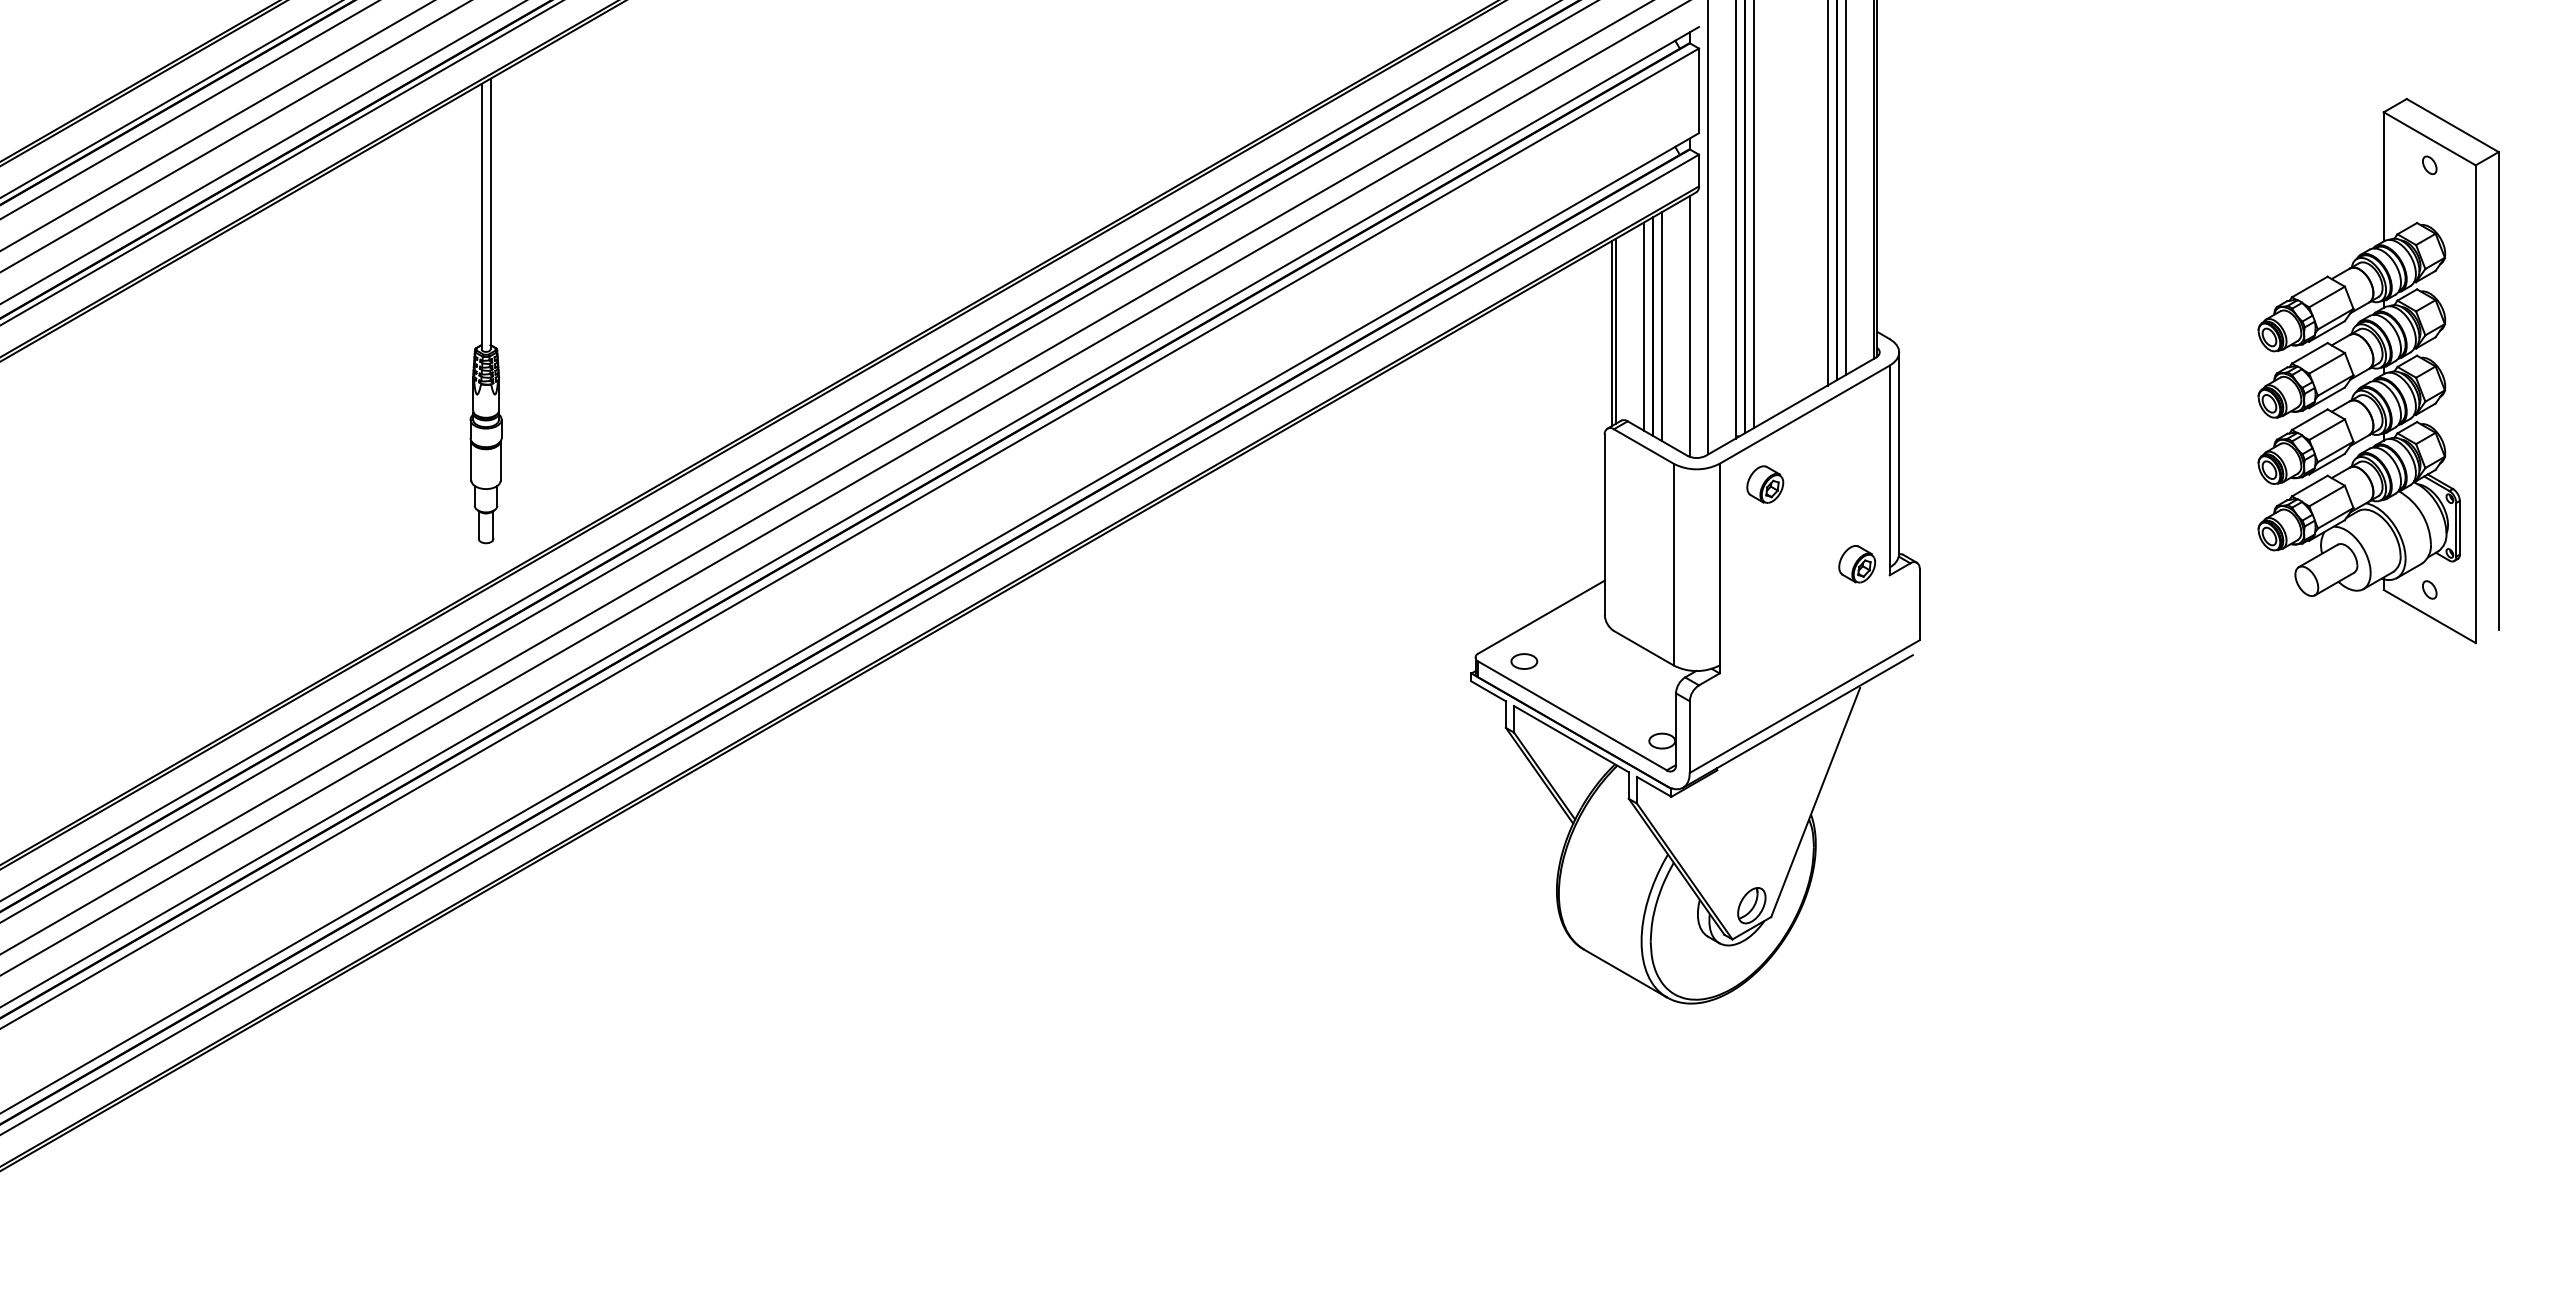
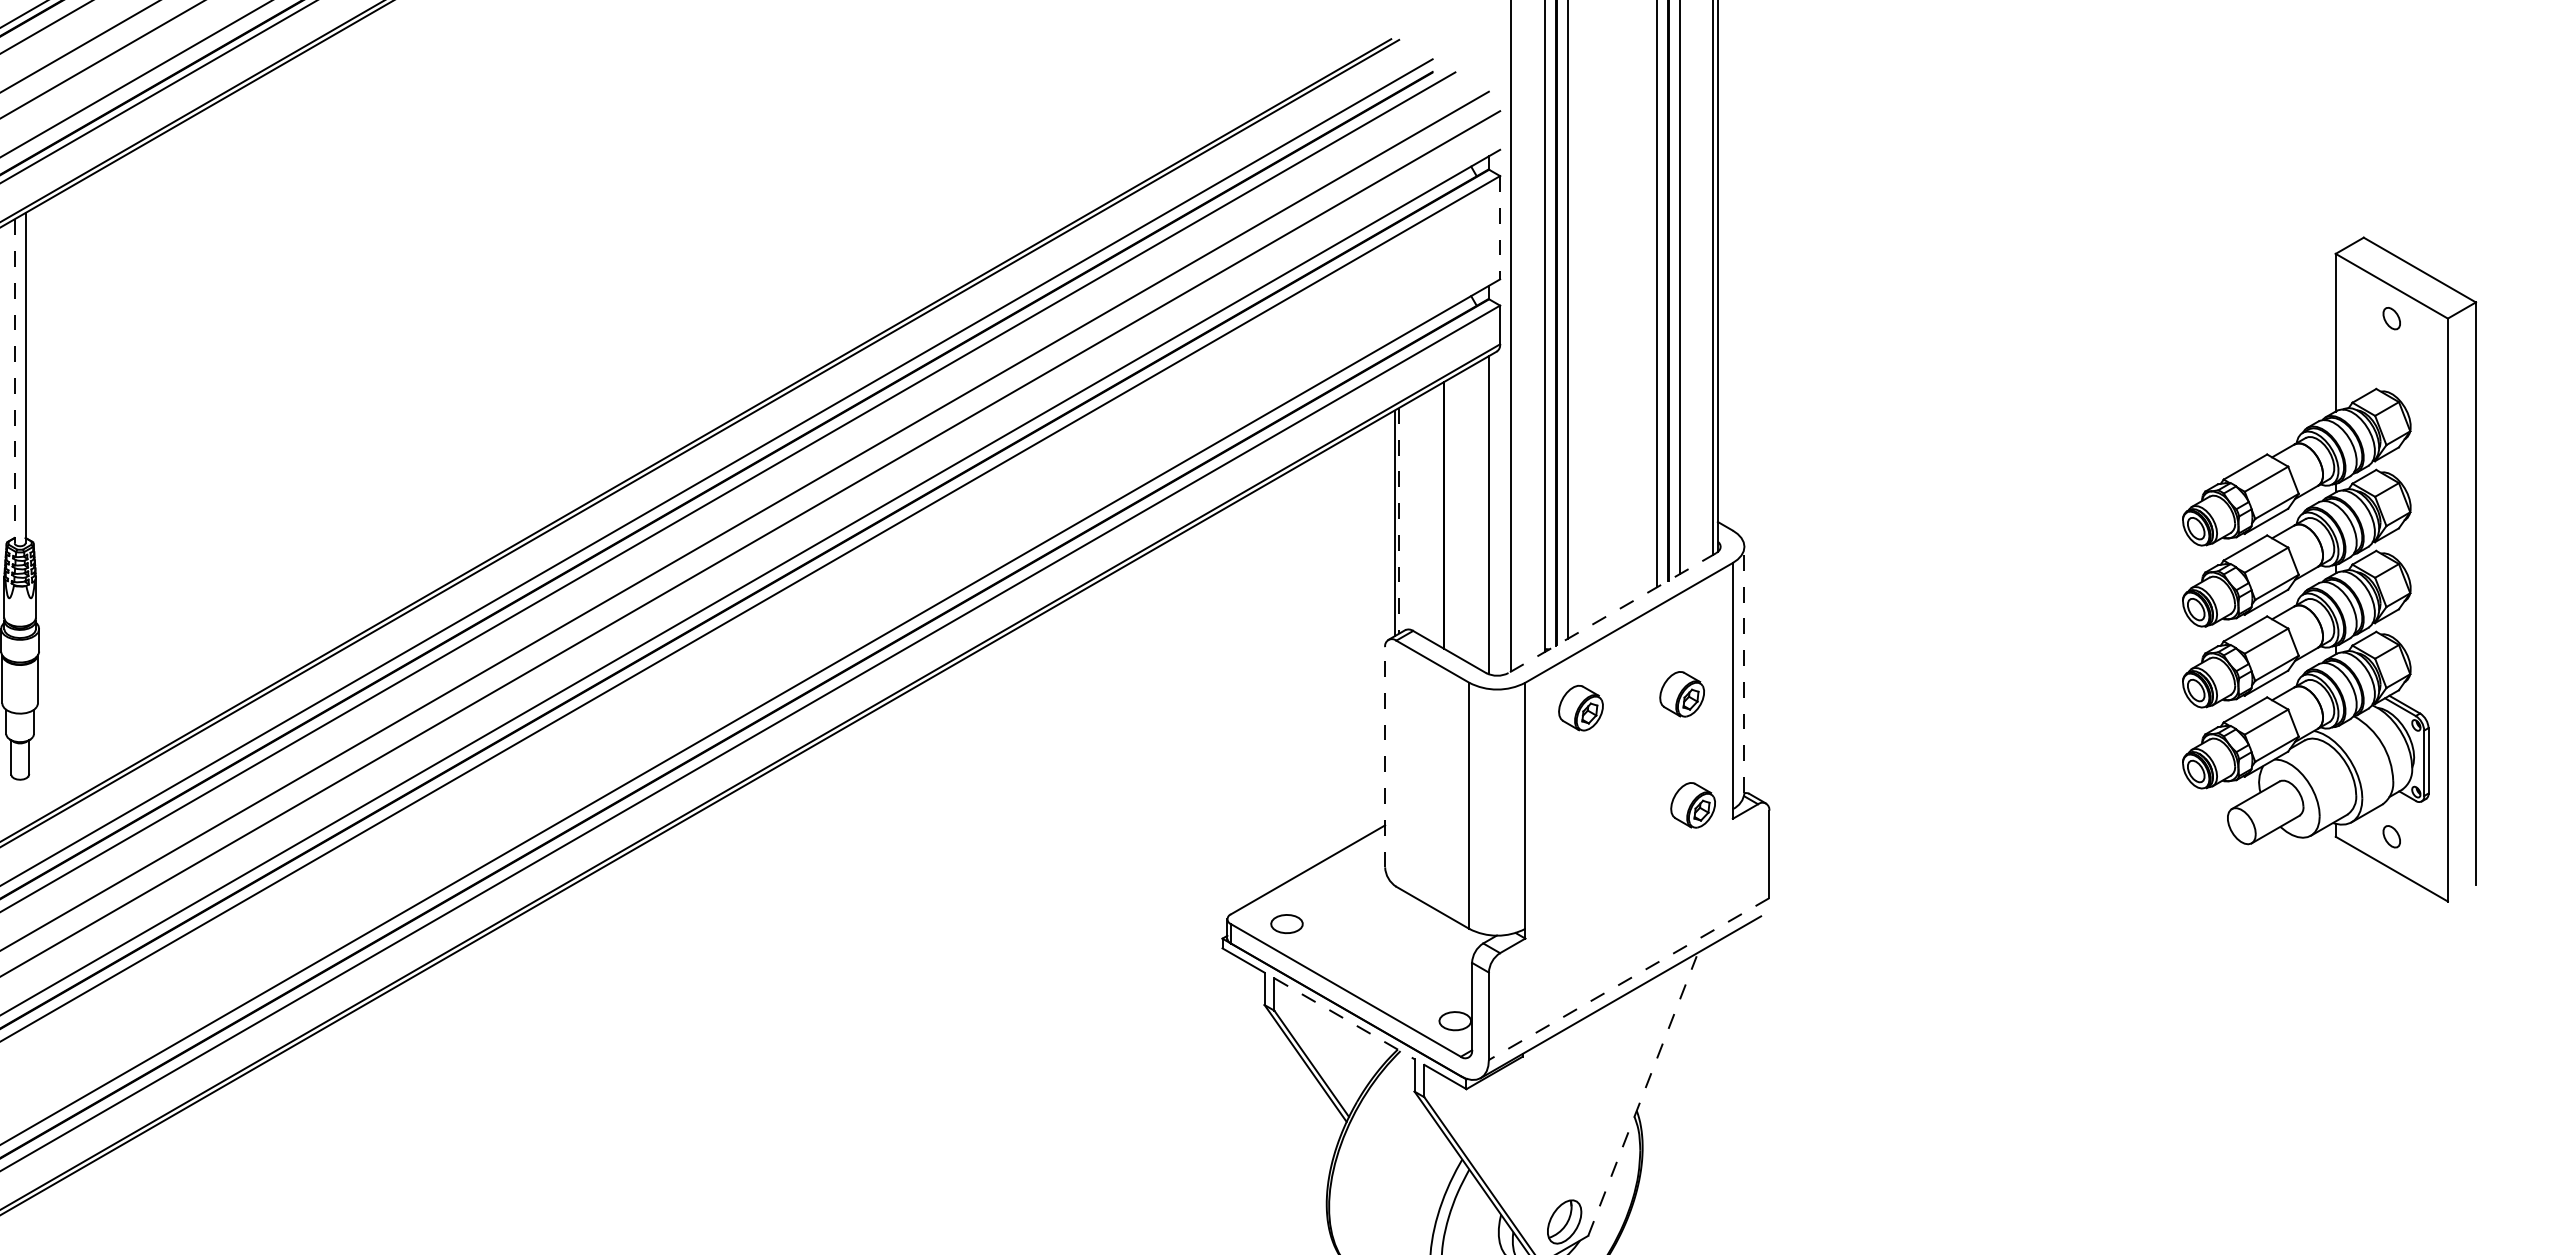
line: (1698, 91) -> (1499, 228), solid -> dashed
line: (481, 216) -> (14, 381), solid -> dashed
line: (1643, 326) -> (1432, 515), removed
line: (1662, 326) -> (1455, 515), removed
line: (1616, 331) -> (1399, 521), solid -> dashed
line: (1790, 406) -> (1611, 612), solid -> dashed
line: (1899, 453) -> (1744, 670), solid -> dashed
part: (1848, 473) -> (1682, 694), added
line: (1604, 524) -> (1384, 756), solid -> dashed
line: (1804, 706) -> (1628, 978), solid -> dashed
line: (1571, 739) -> (1344, 1019), solid -> dashed
line: (1815, 802) -> (1642, 1096), solid -> dashed

